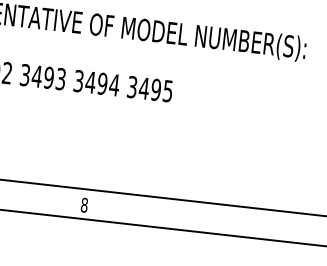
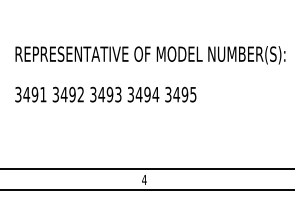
text: (84, 204) -> (144, 179), 8 -> 4

